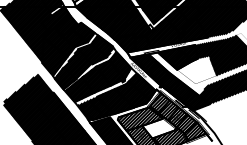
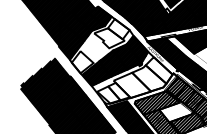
hatch: (84, 61) -> (101, 45), removed
hatch: (116, 96) -> (133, 80), removed

